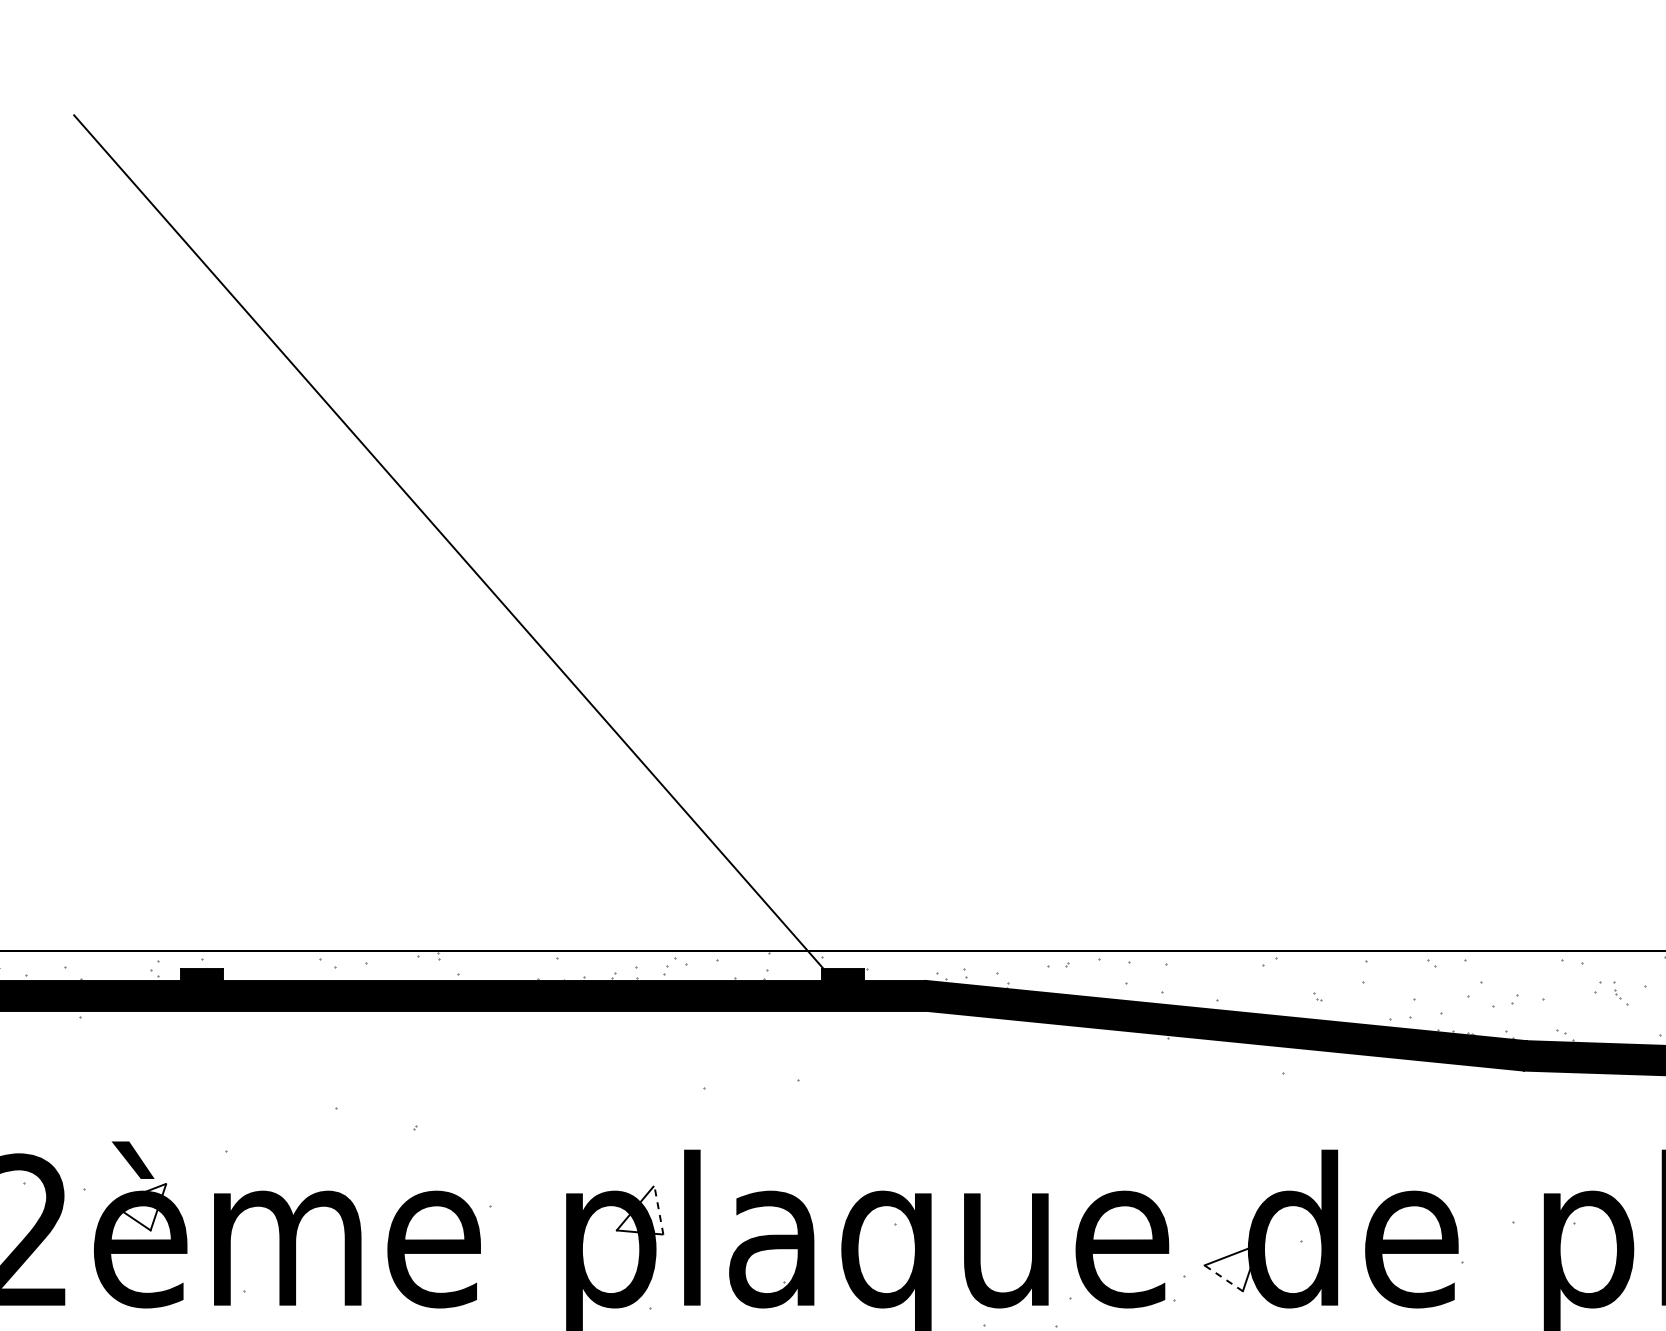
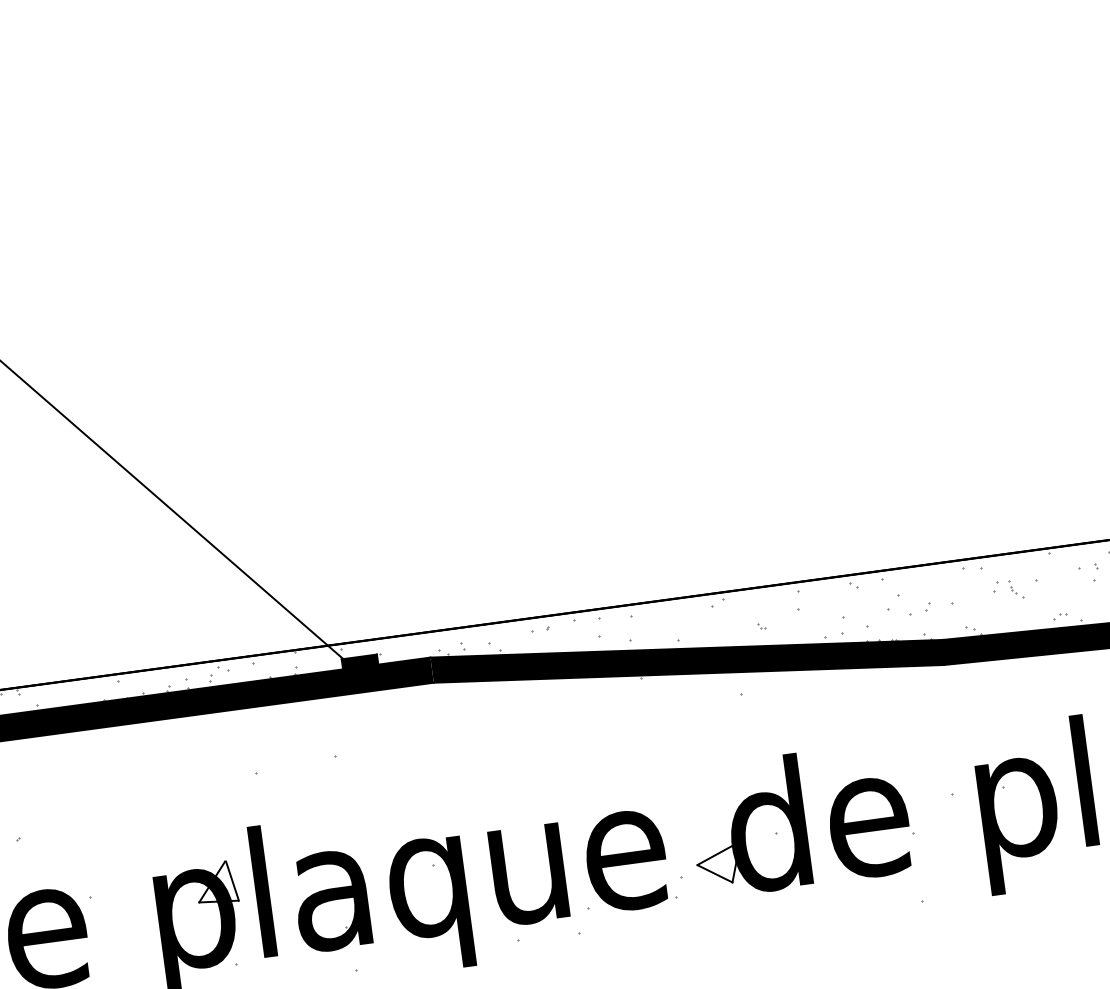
line: (658, 1210) -> (232, 880), dashed -> solid
line: (1223, 1278) -> (714, 873), dashed -> solid

